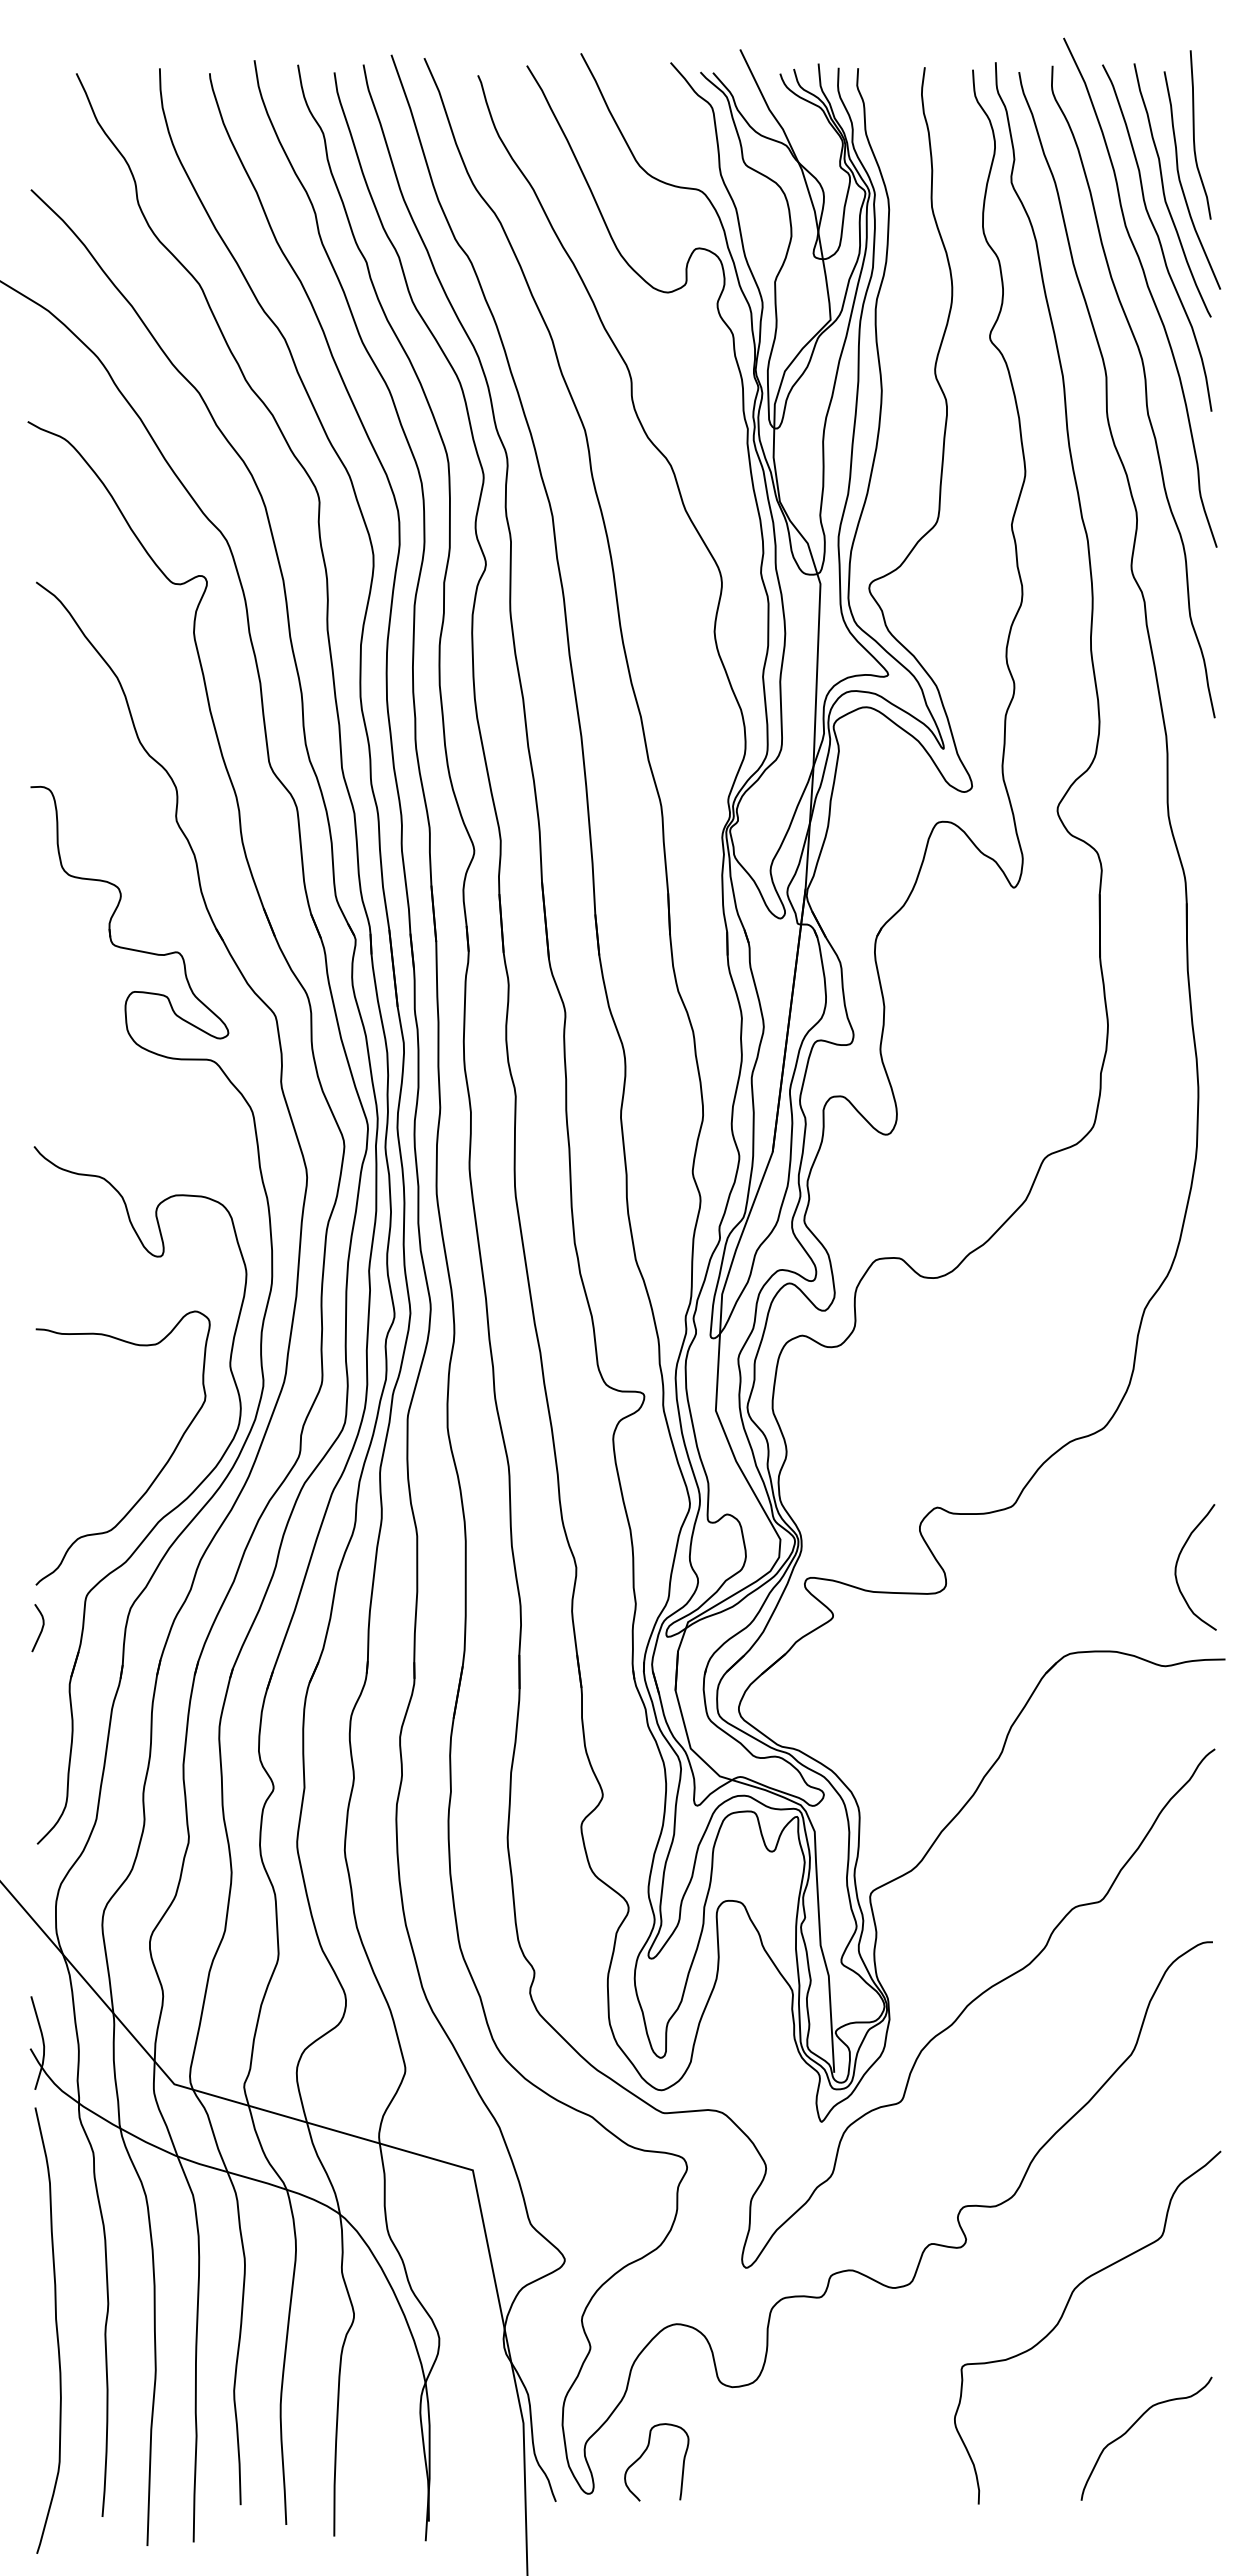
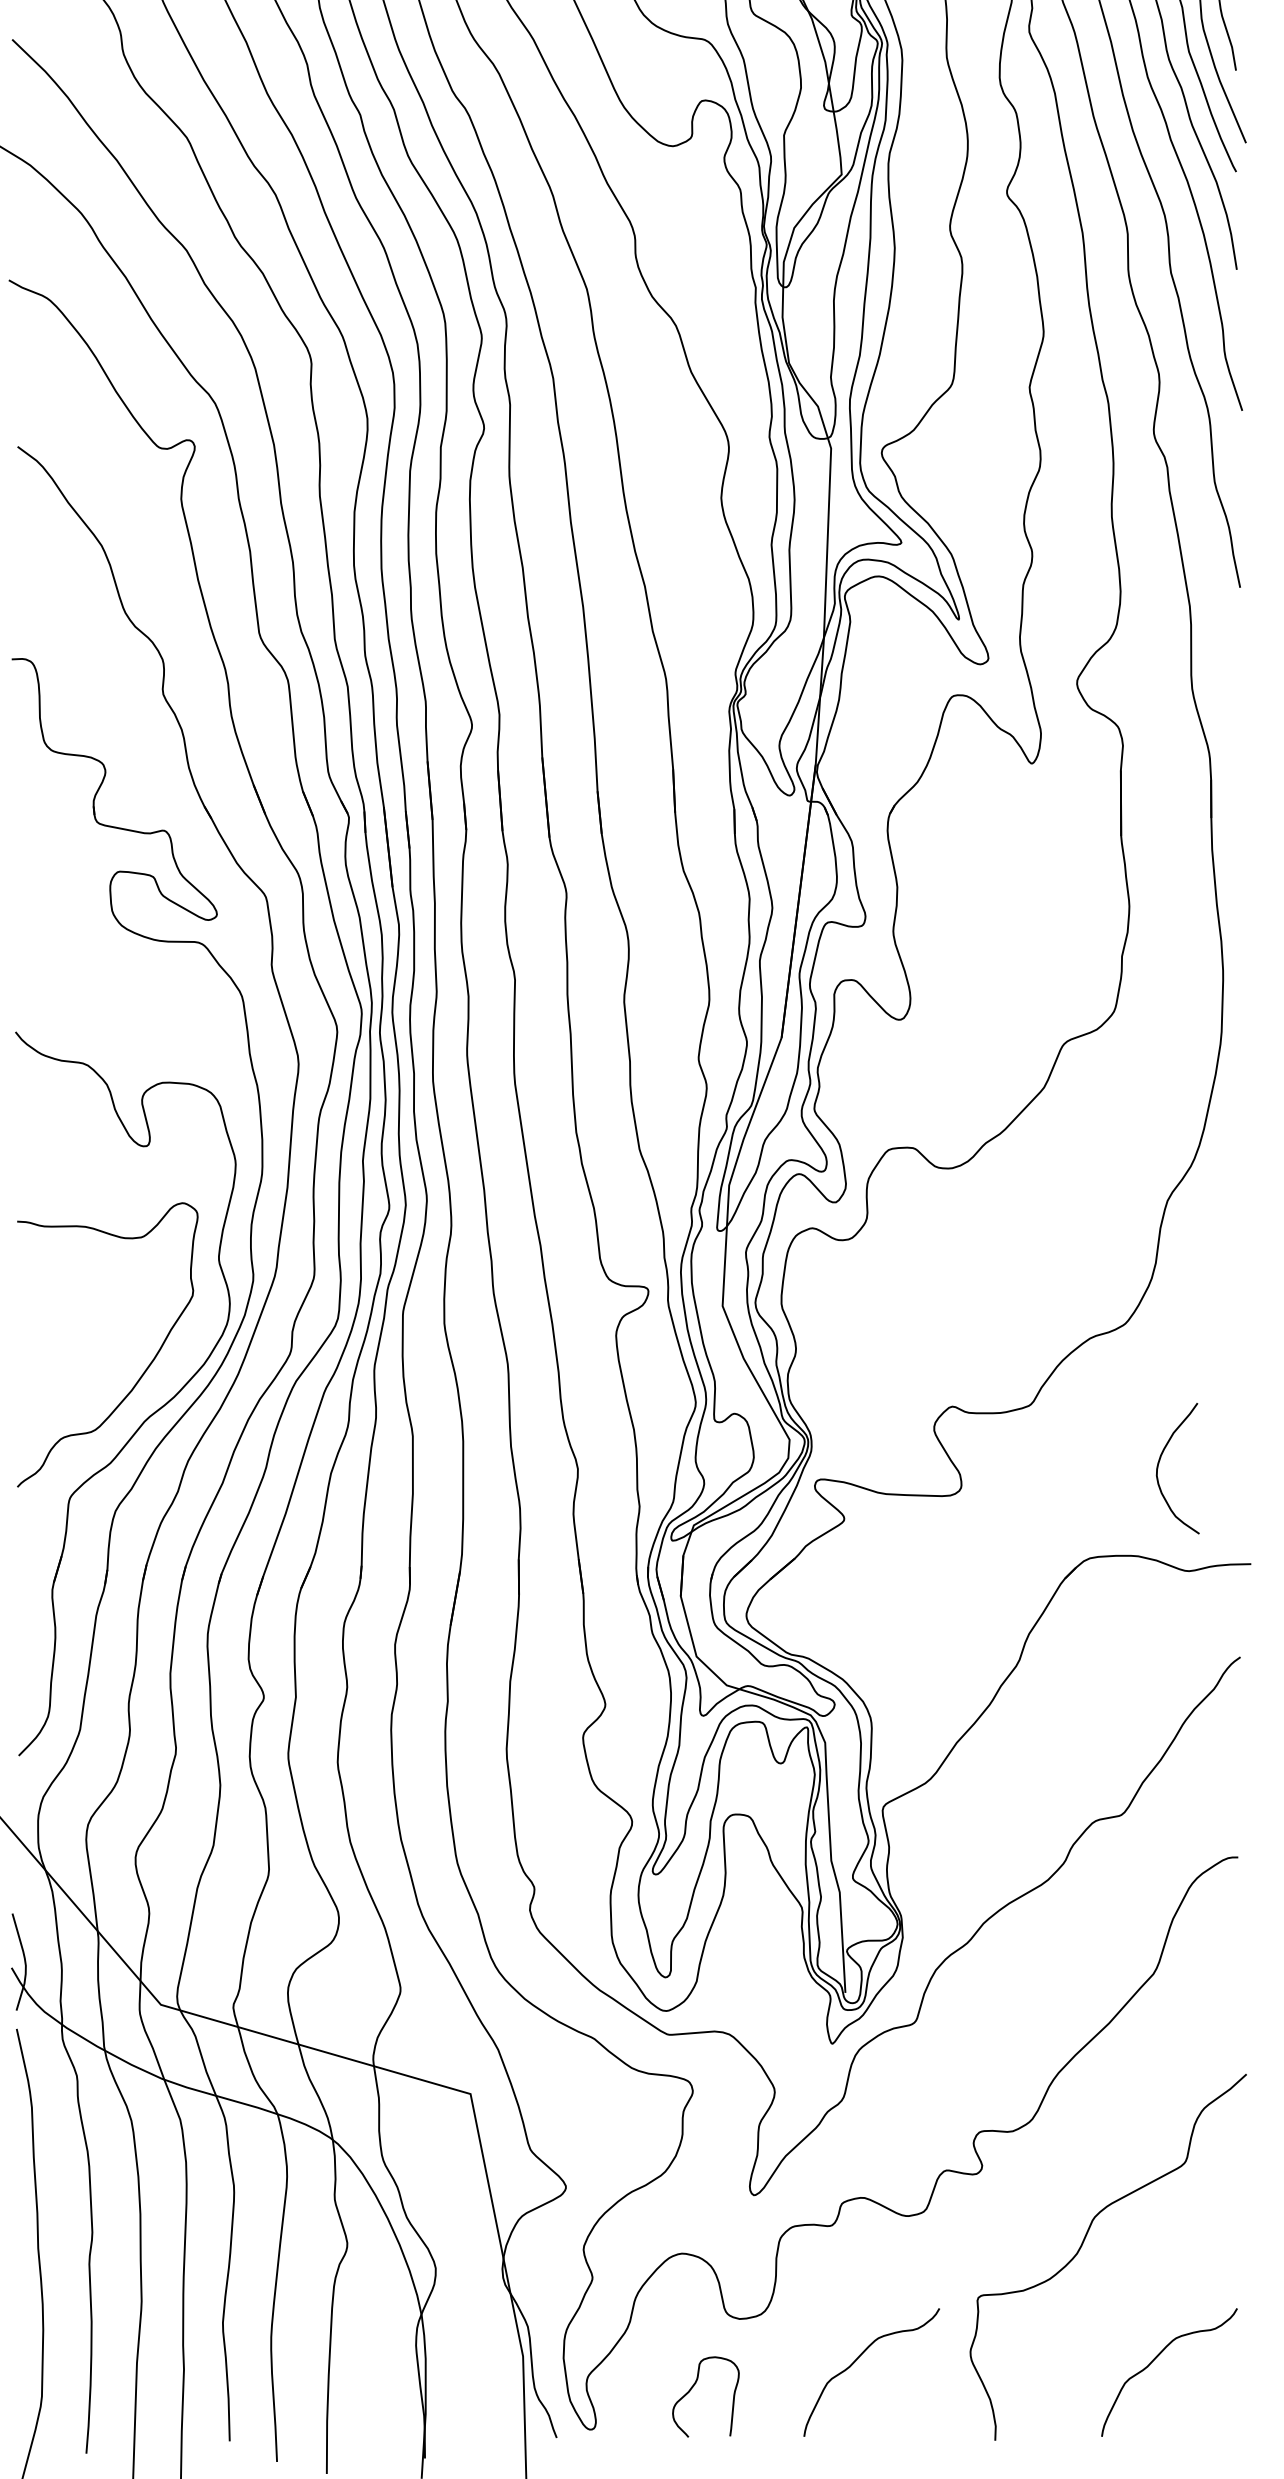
curve: (1178, 1561) -> (1159, 1462), moved
curve: (40, 1630) -> (22, 1534), removed
curve: (846, 2426) -> (858, 2359), added
curve: (645, 2452) -> (694, 2386), moved

